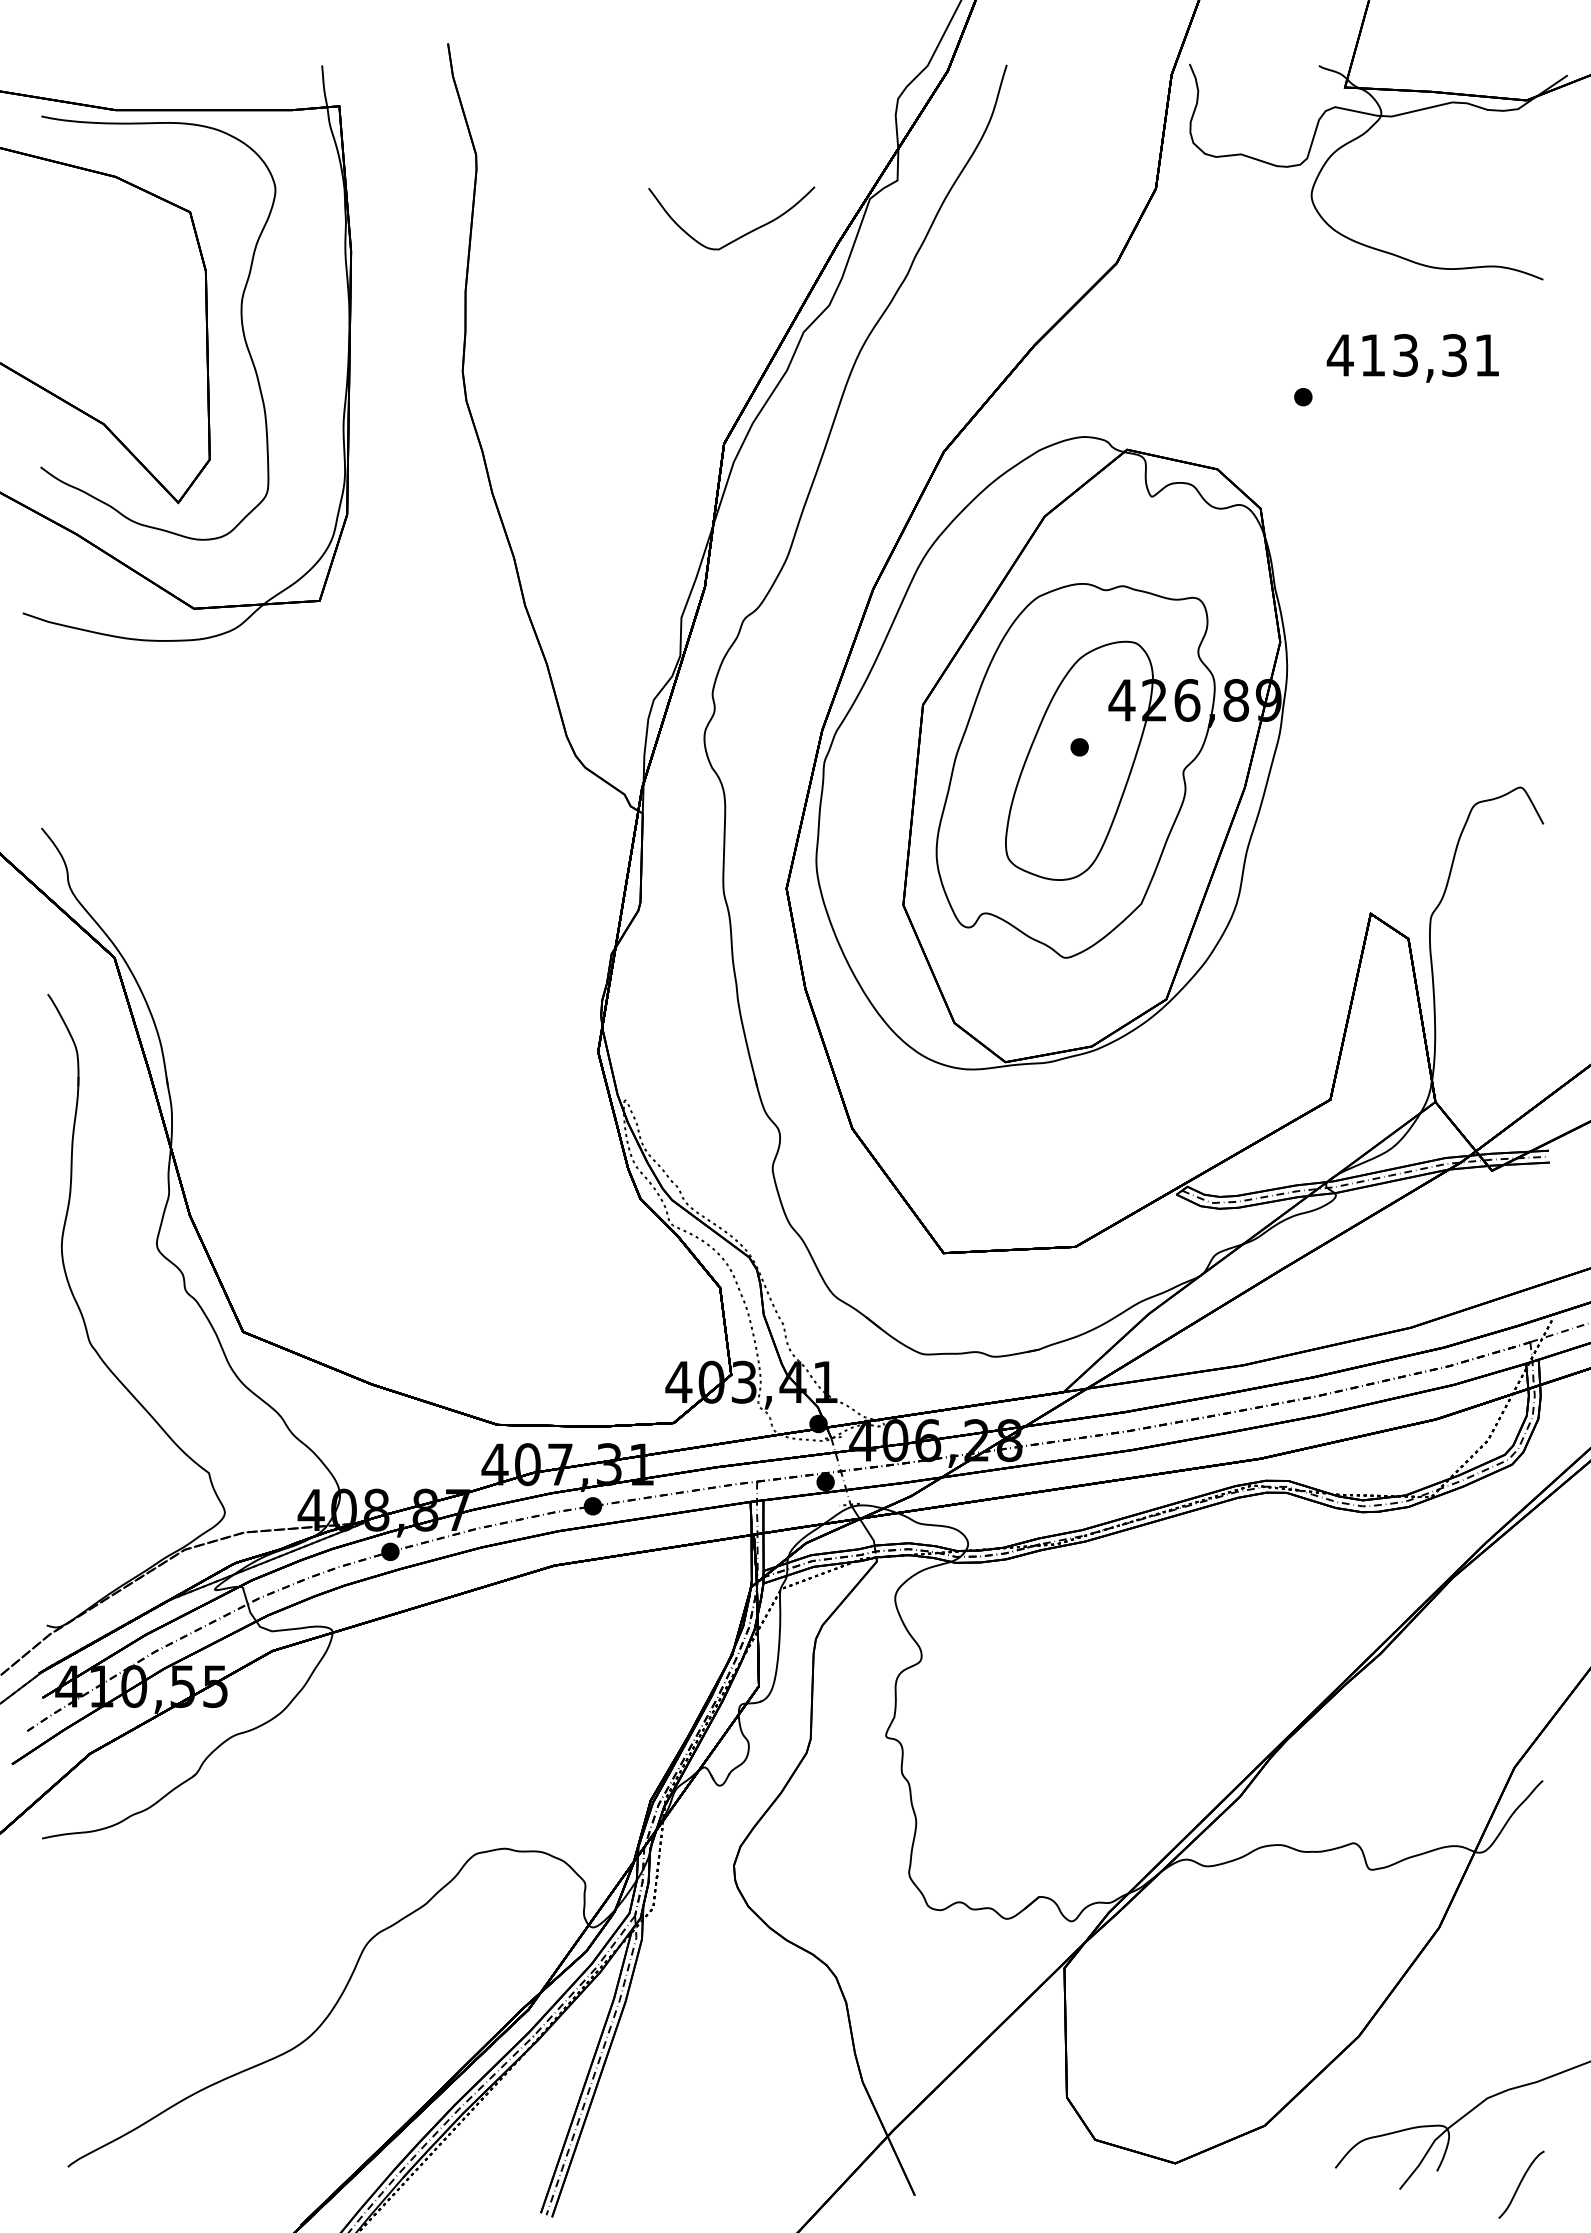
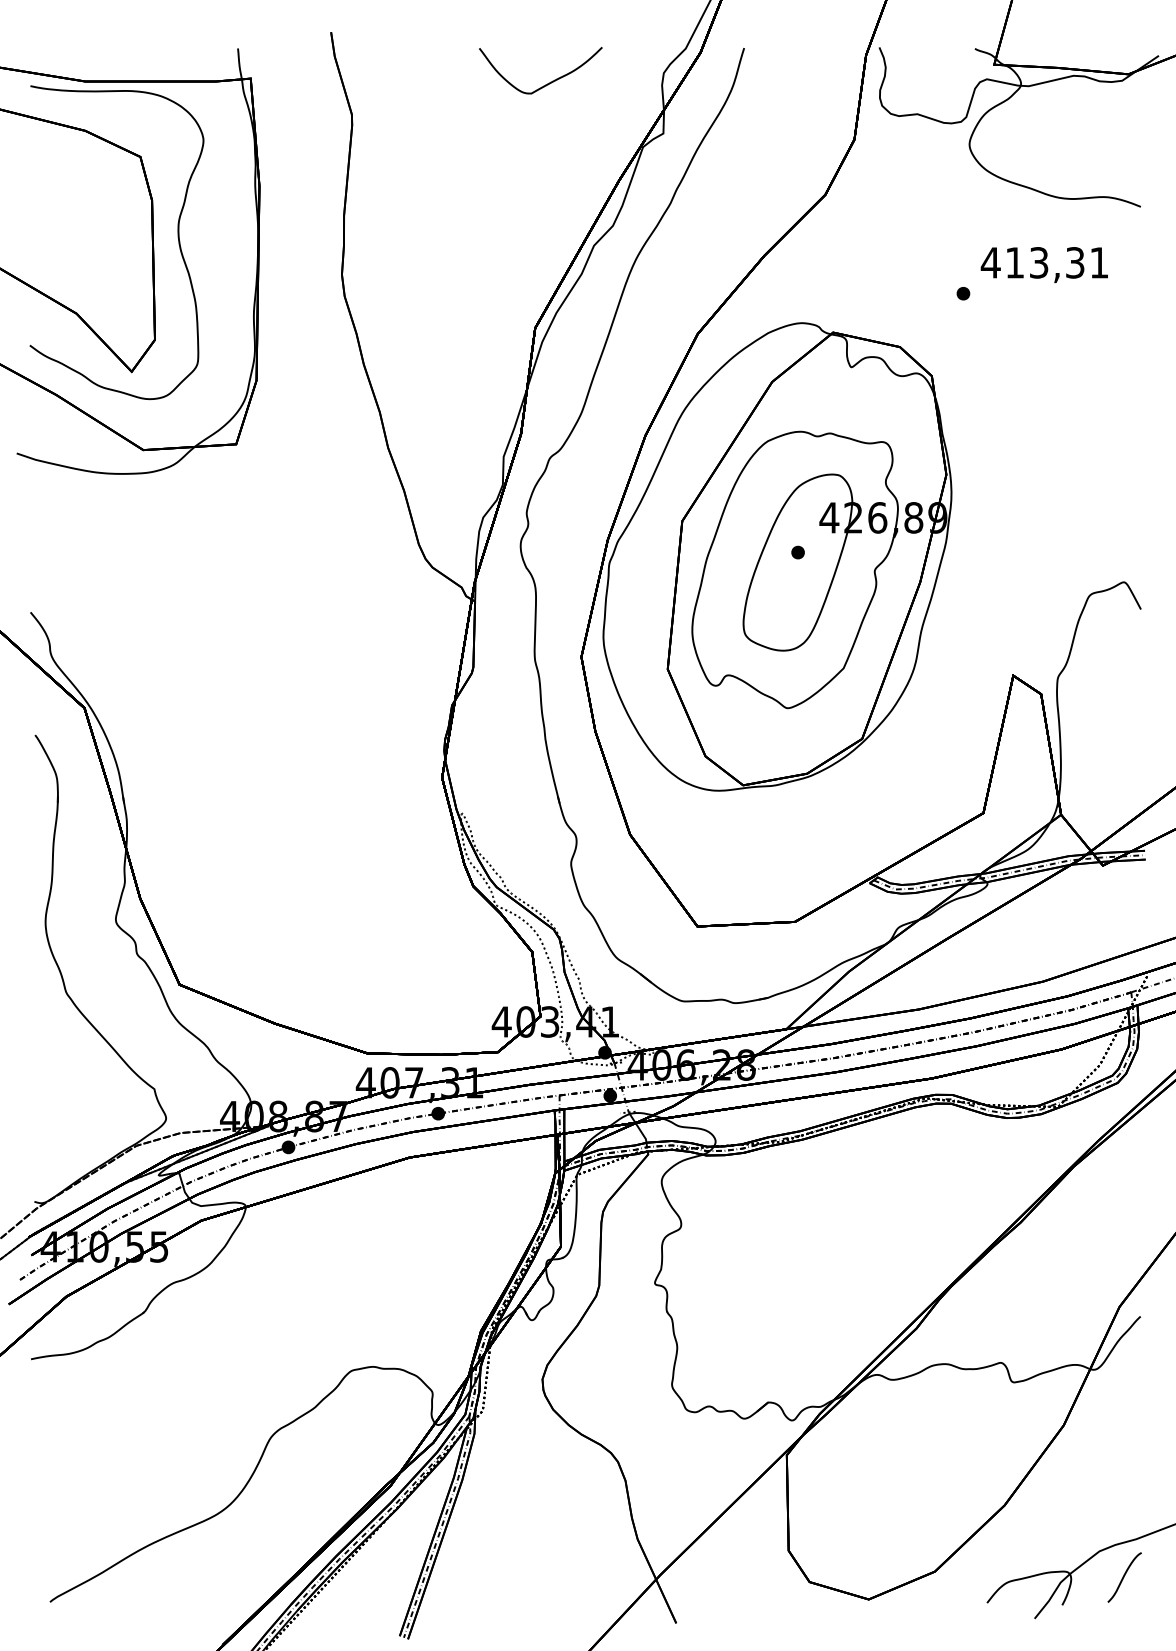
curve: (741, 235) -> (548, 83), moved
curve: (1521, 2183) -> (1124, 1576), moved

